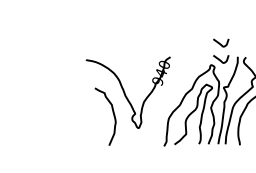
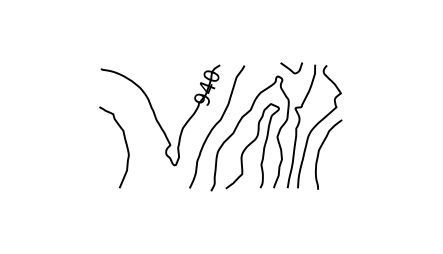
curve: (220, 43) -> (290, 45), removed
curve: (167, 99) -> (216, 125), added
curve: (113, 114) -> (125, 144), moved

